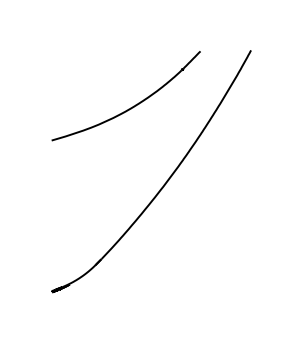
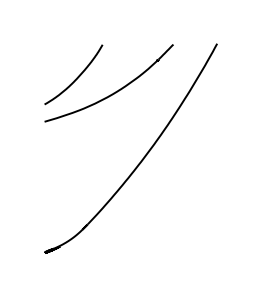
curve: (88, 89) -> (76, 77), added

